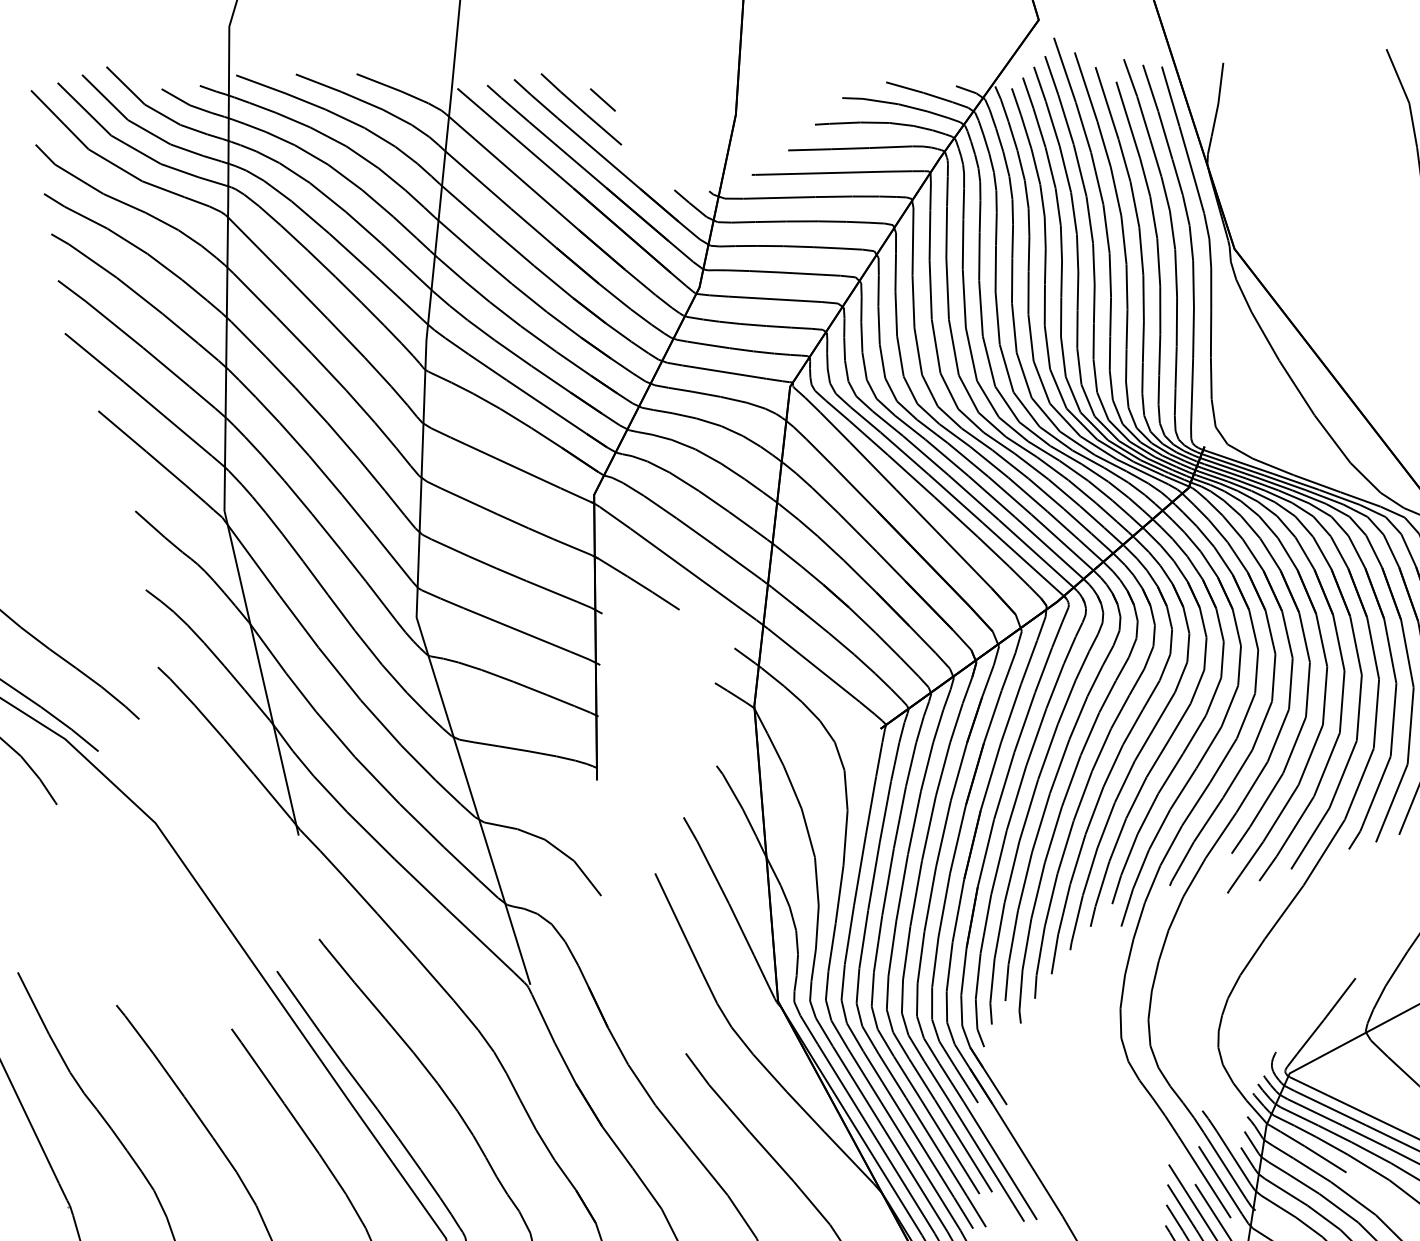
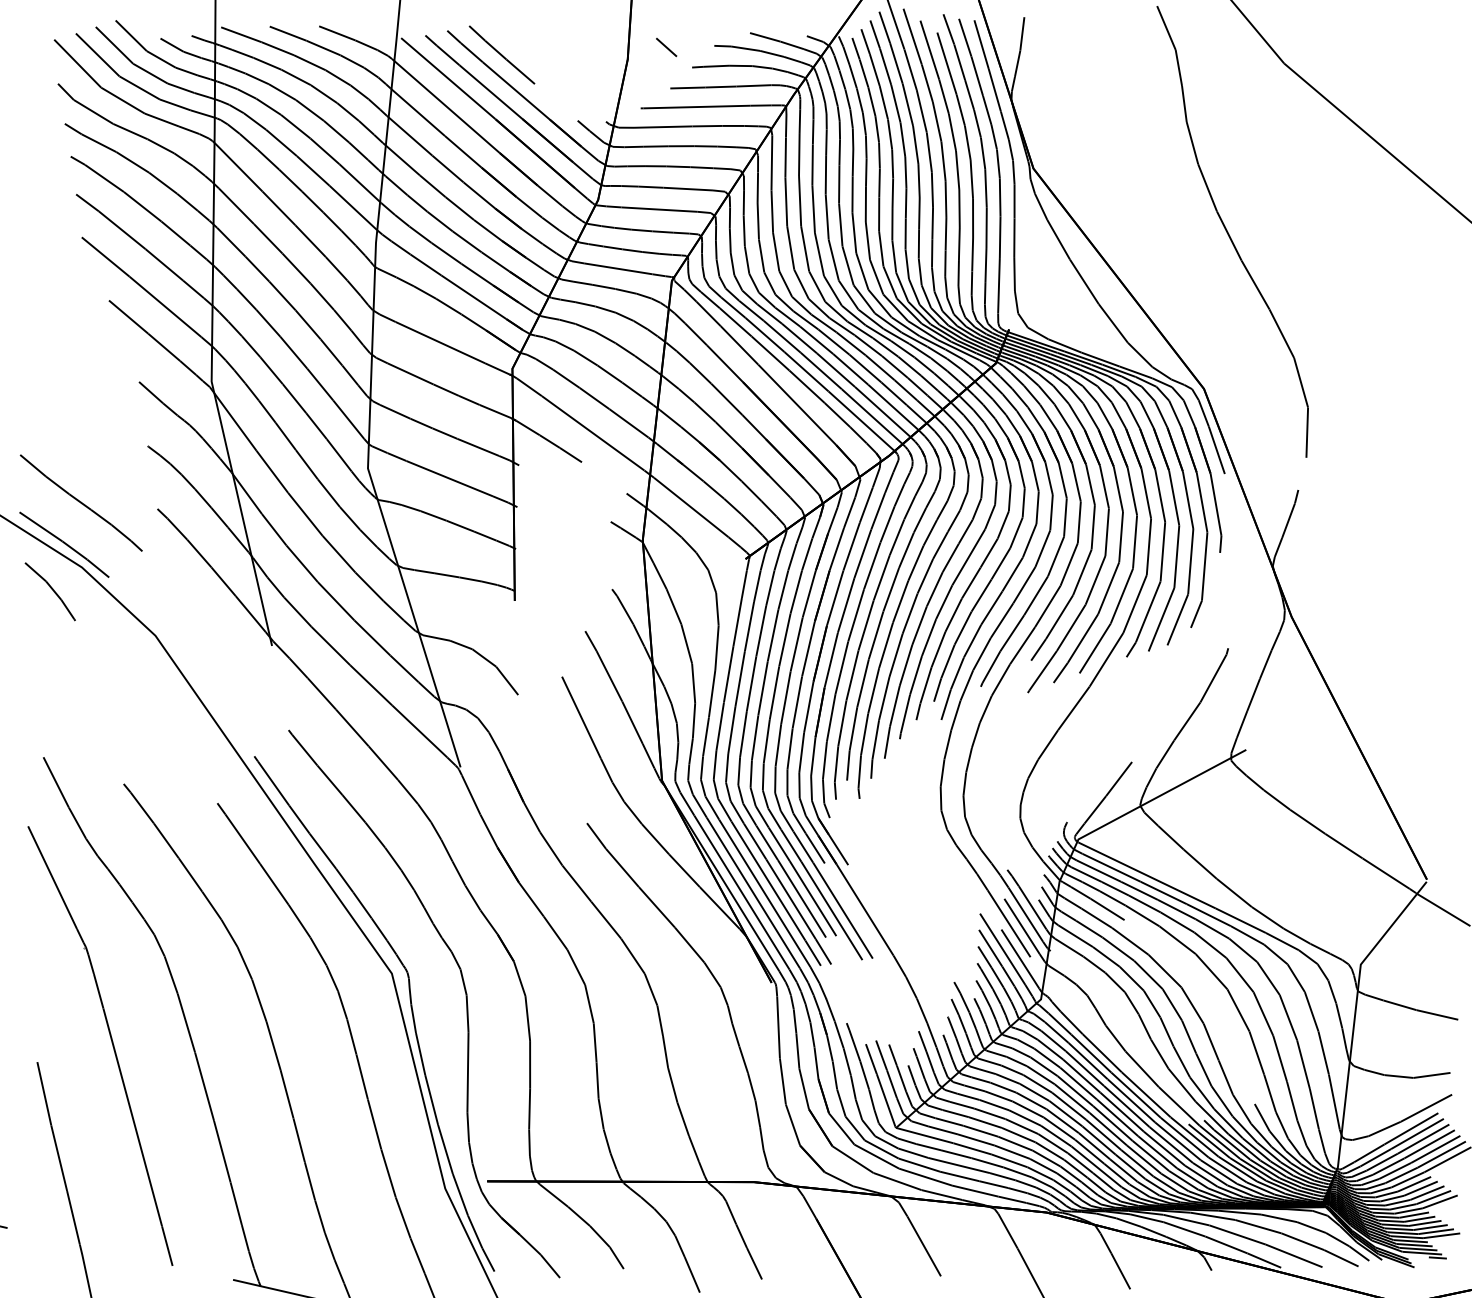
line: (602, 100) -> (666, 47), moved

